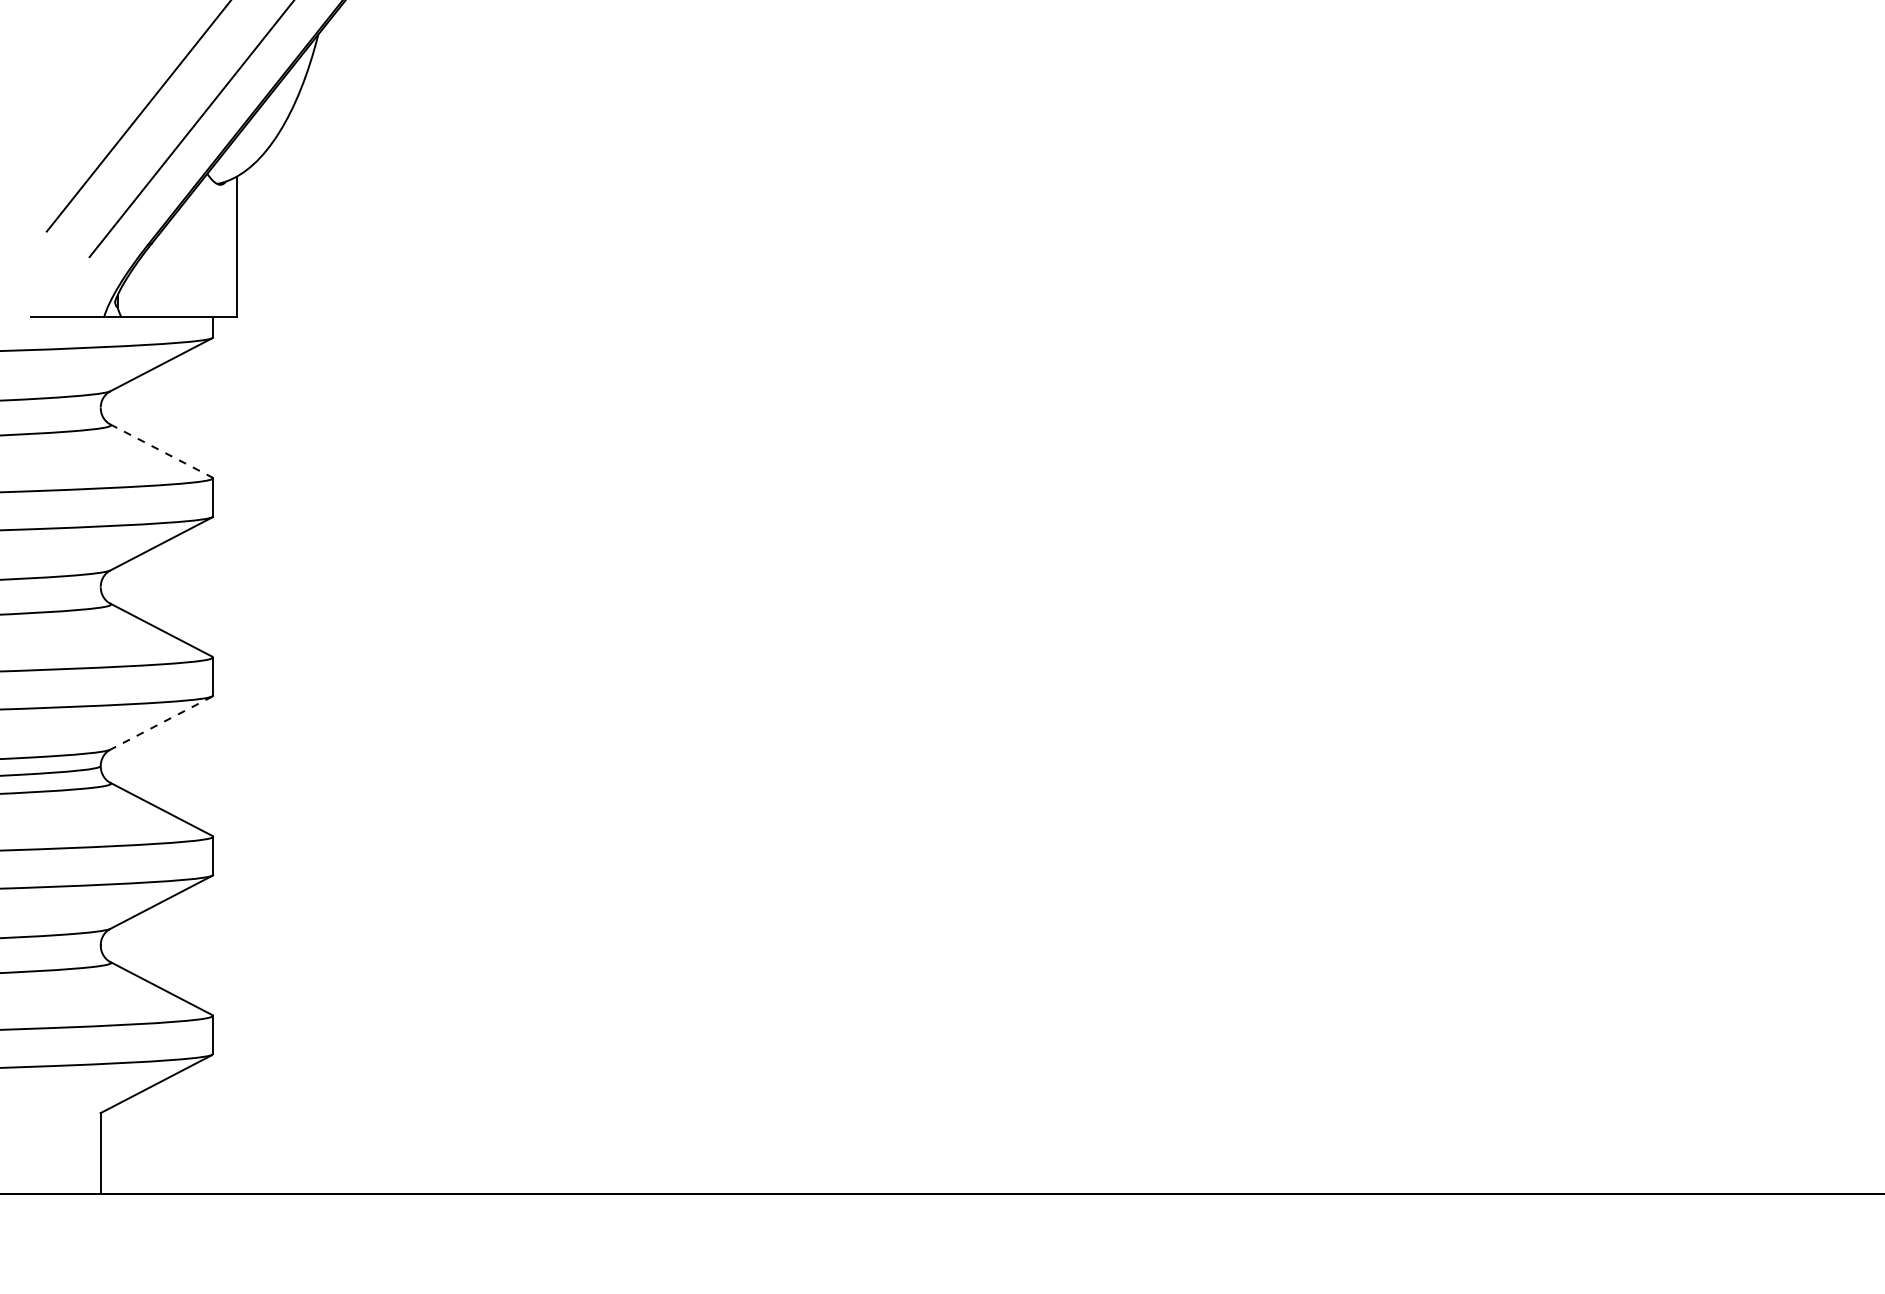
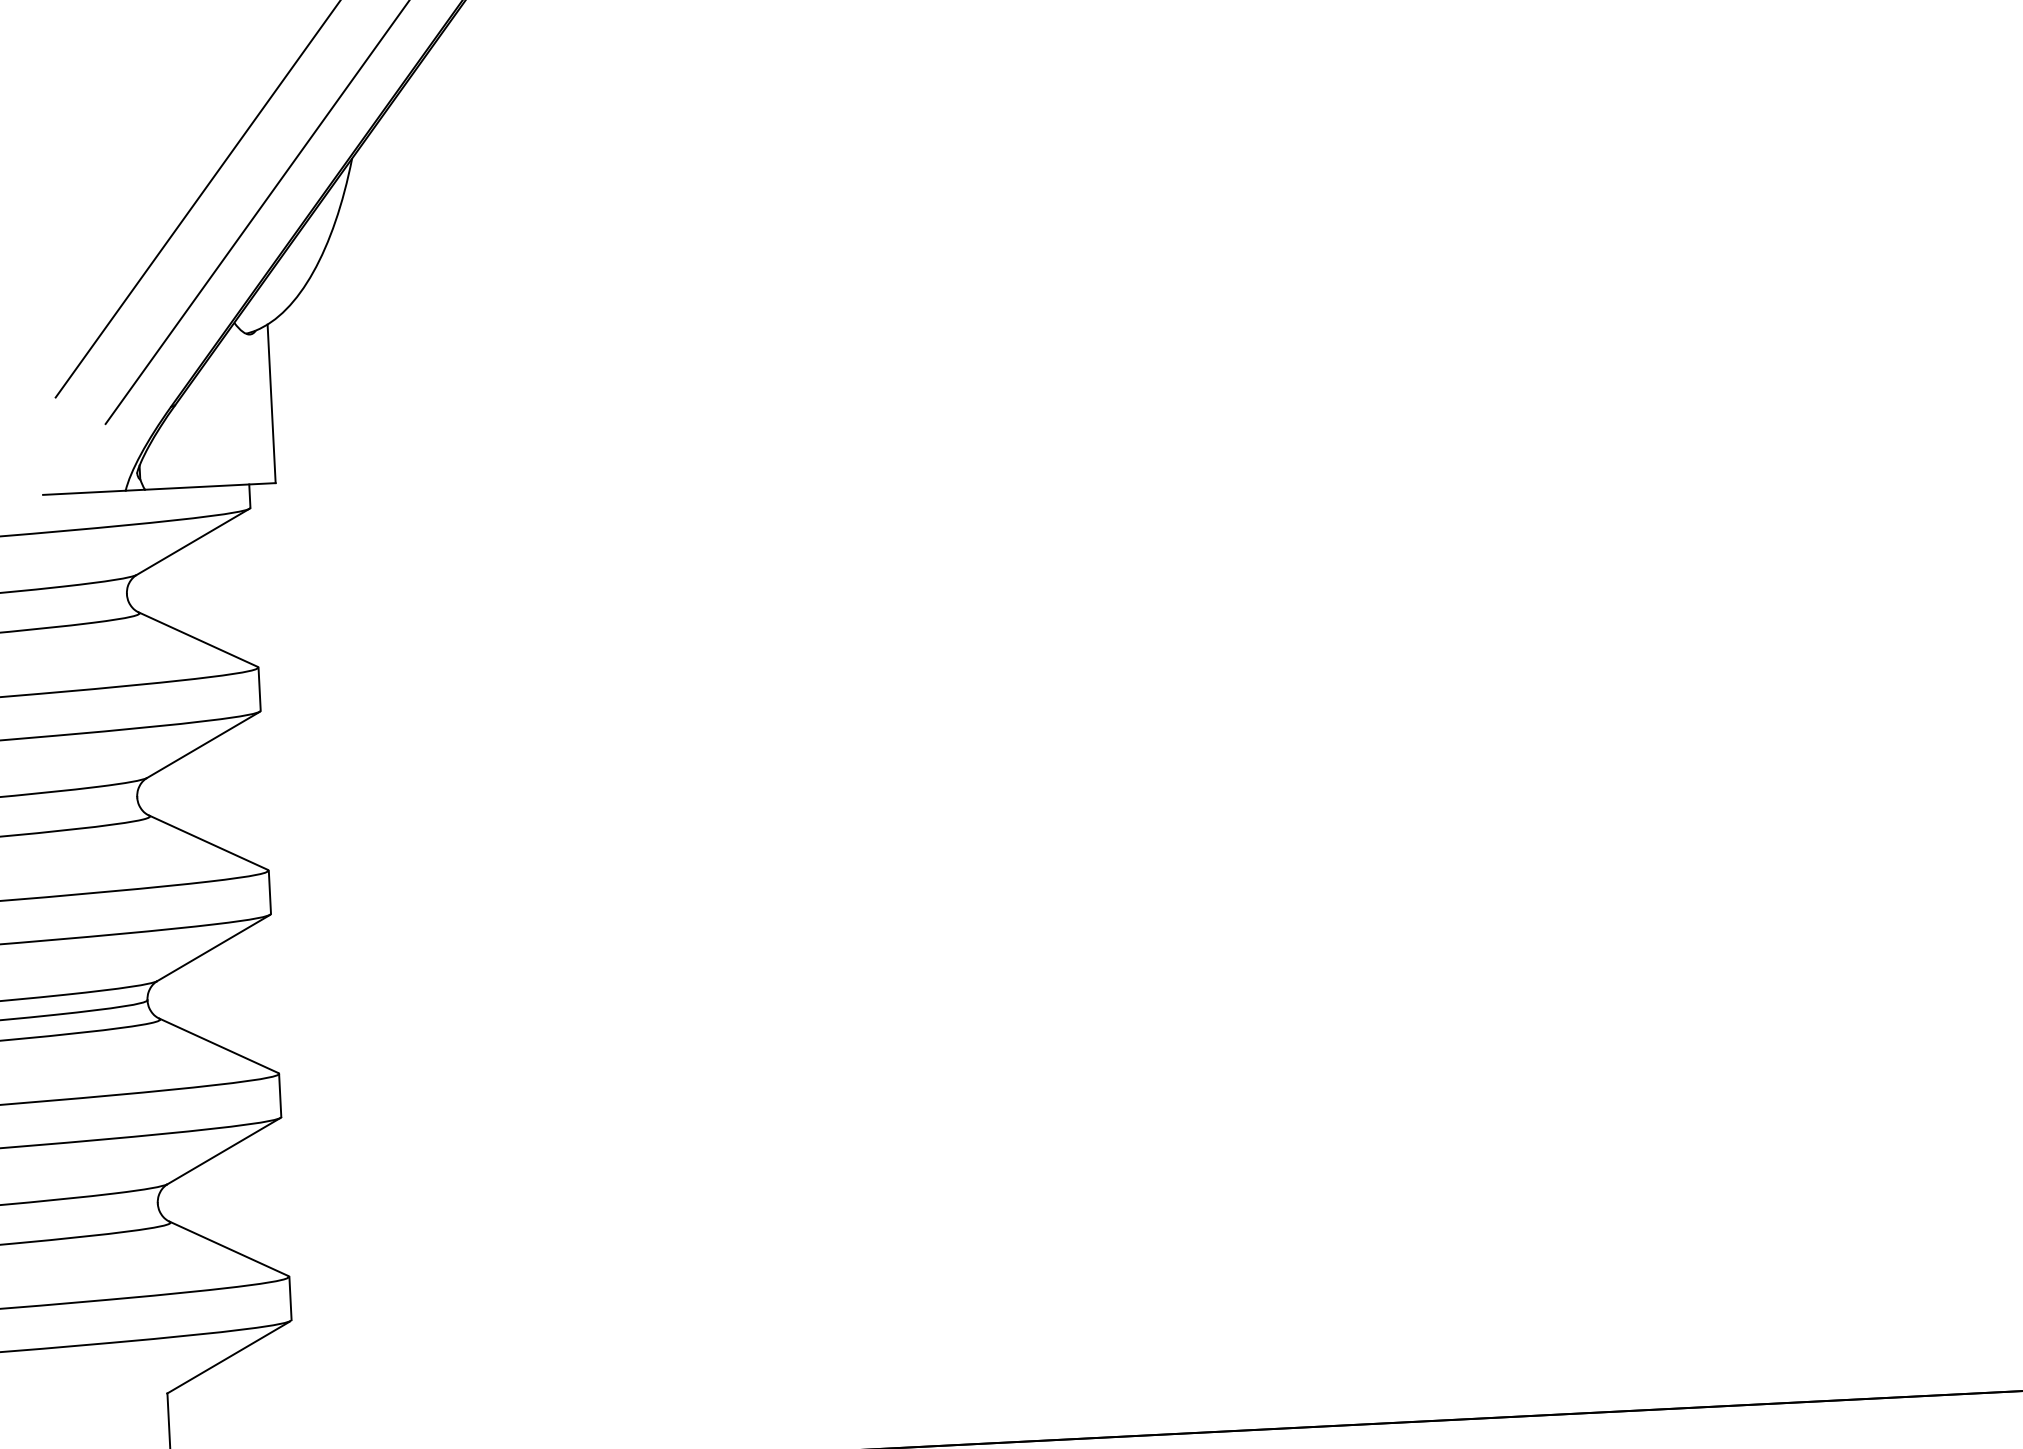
line: (161, 450) -> (198, 639), dashed -> solid
line: (161, 723) -> (213, 948), dashed -> solid

